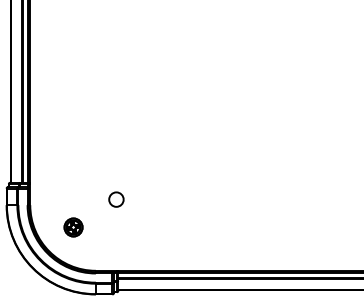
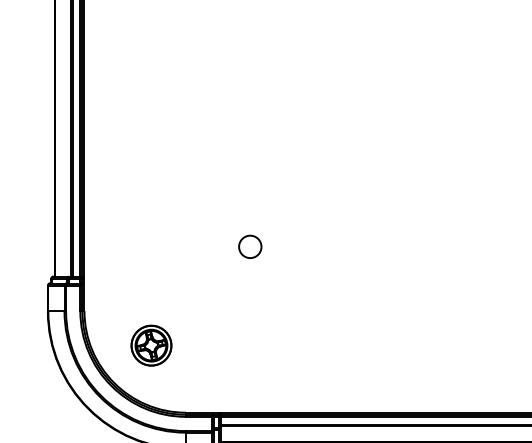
circle: (116, 199) -> (250, 246), moved
part: (73, 227) -> (151, 345), size x1.43

